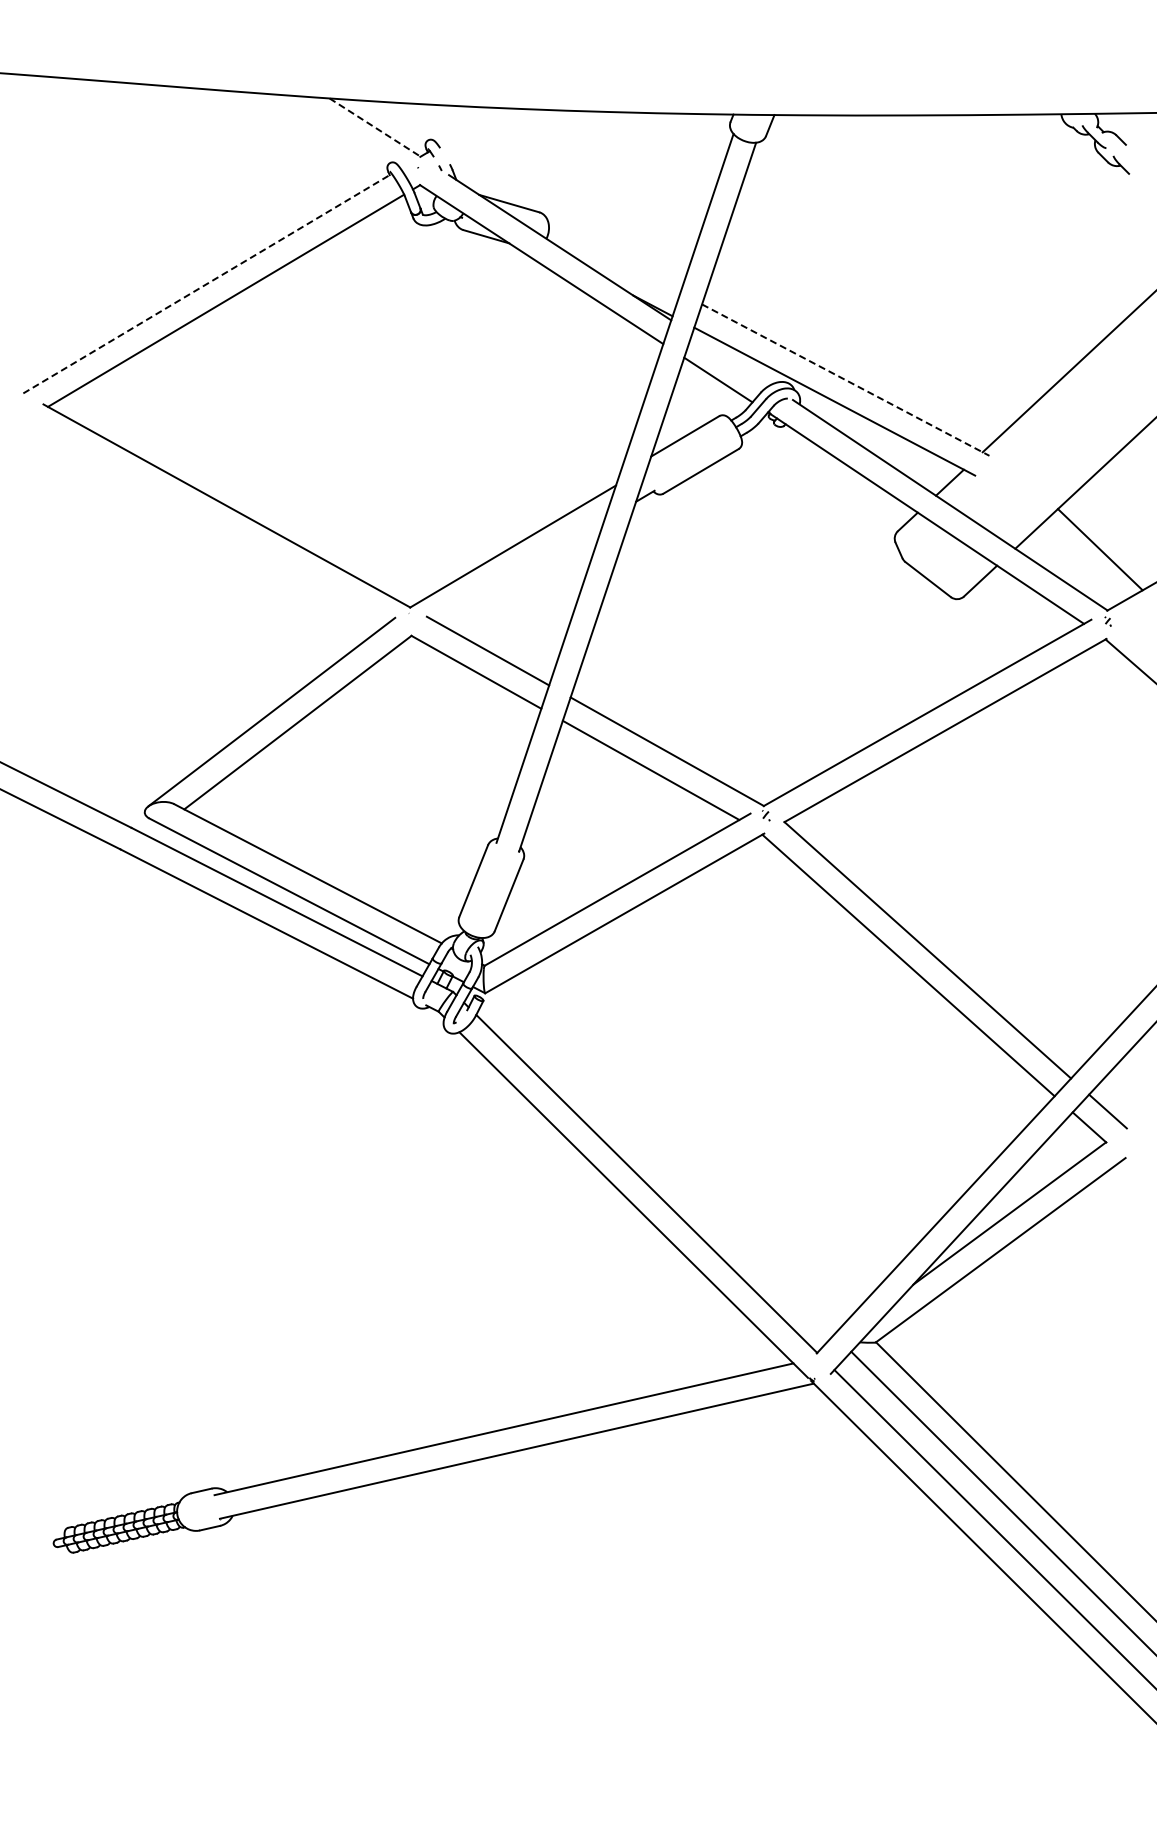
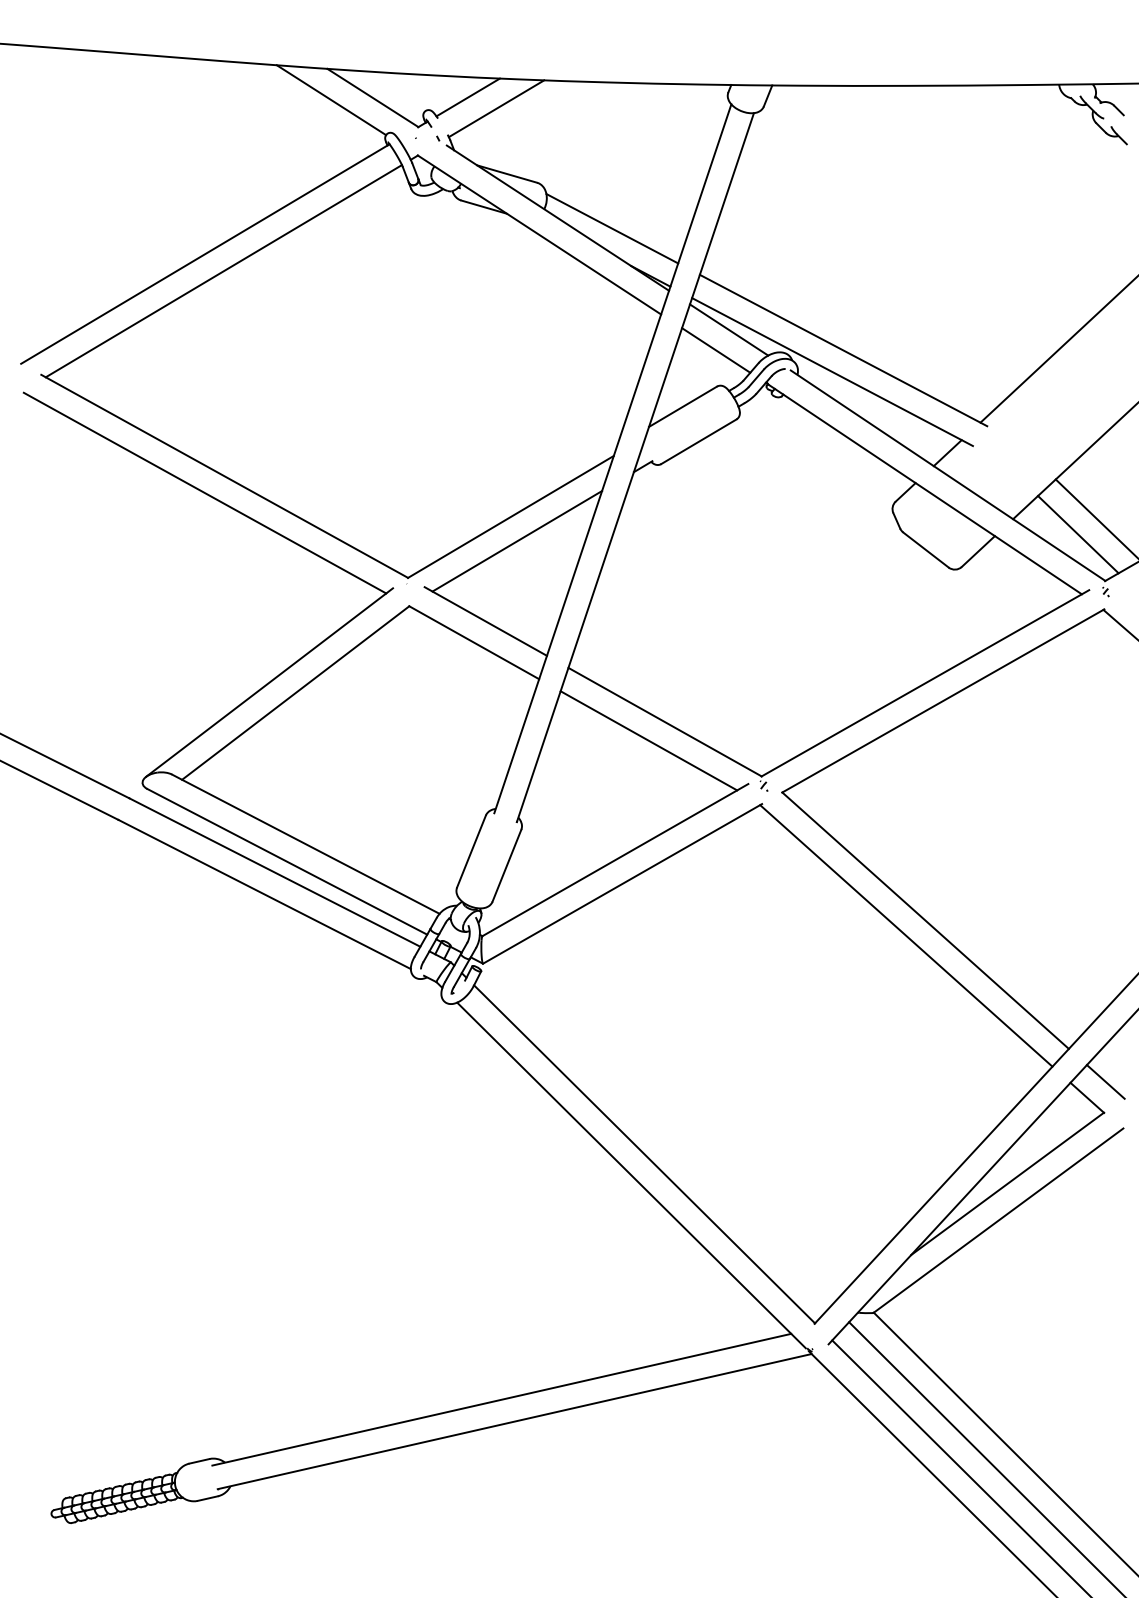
line: (470, 126) -> (468, 96), added
line: (375, 127) -> (373, 97), dashed -> solid
line: (333, 129) -> (331, 99), added
line: (498, 137) -> (496, 107), added
line: (614, 258) -> (612, 228), added
line: (208, 283) -> (206, 253), dashed -> solid
line: (731, 359) -> (729, 329), added
line: (846, 380) -> (844, 350), dashed -> solid
line: (207, 522) -> (205, 492), added
line: (1080, 563) -> (1078, 533), added
line: (519, 570) -> (517, 540), added

